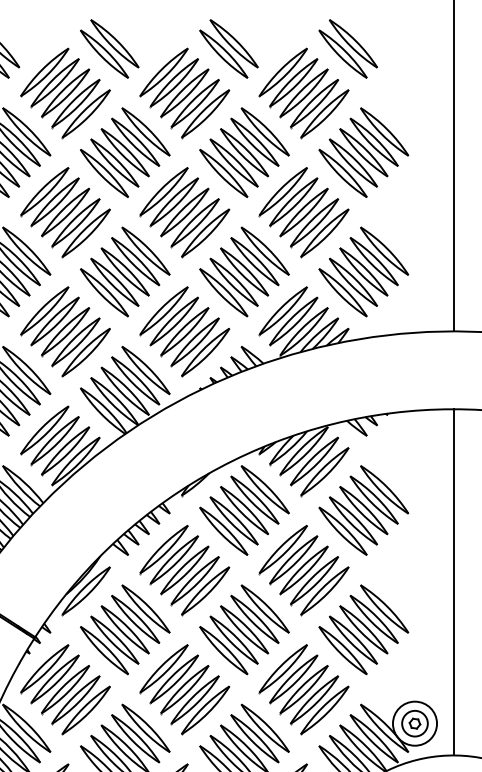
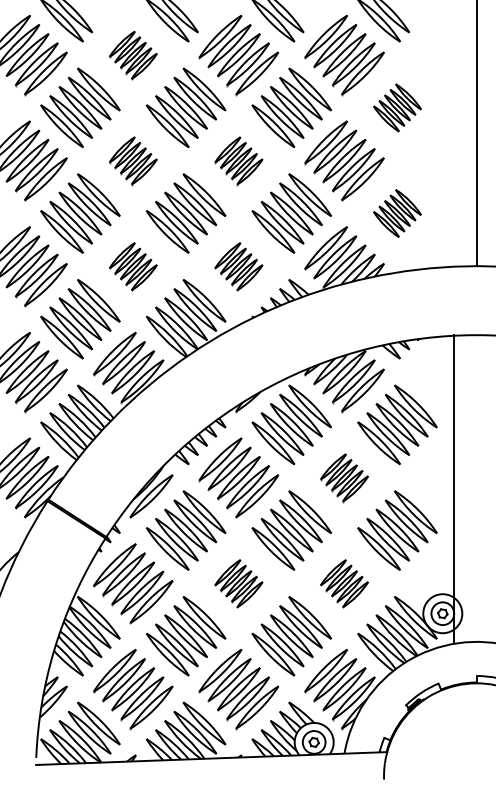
part: (65, 93) -> (133, 55), size x0.6
part: (363, 152) -> (397, 107), size x0.6
part: (65, 212) -> (133, 160), size x0.6
part: (184, 212) -> (238, 160), size x0.6
part: (363, 271) -> (397, 213), size x0.6
part: (65, 331) -> (133, 266), size x0.6
part: (184, 331) -> (238, 266), size x0.6
part: (304, 569) -> (344, 477), size x0.6
line: (453, 582) -> (453, 488), moved
part: (184, 689) -> (238, 583), size x0.6
part: (304, 689) -> (344, 583), size x0.6

